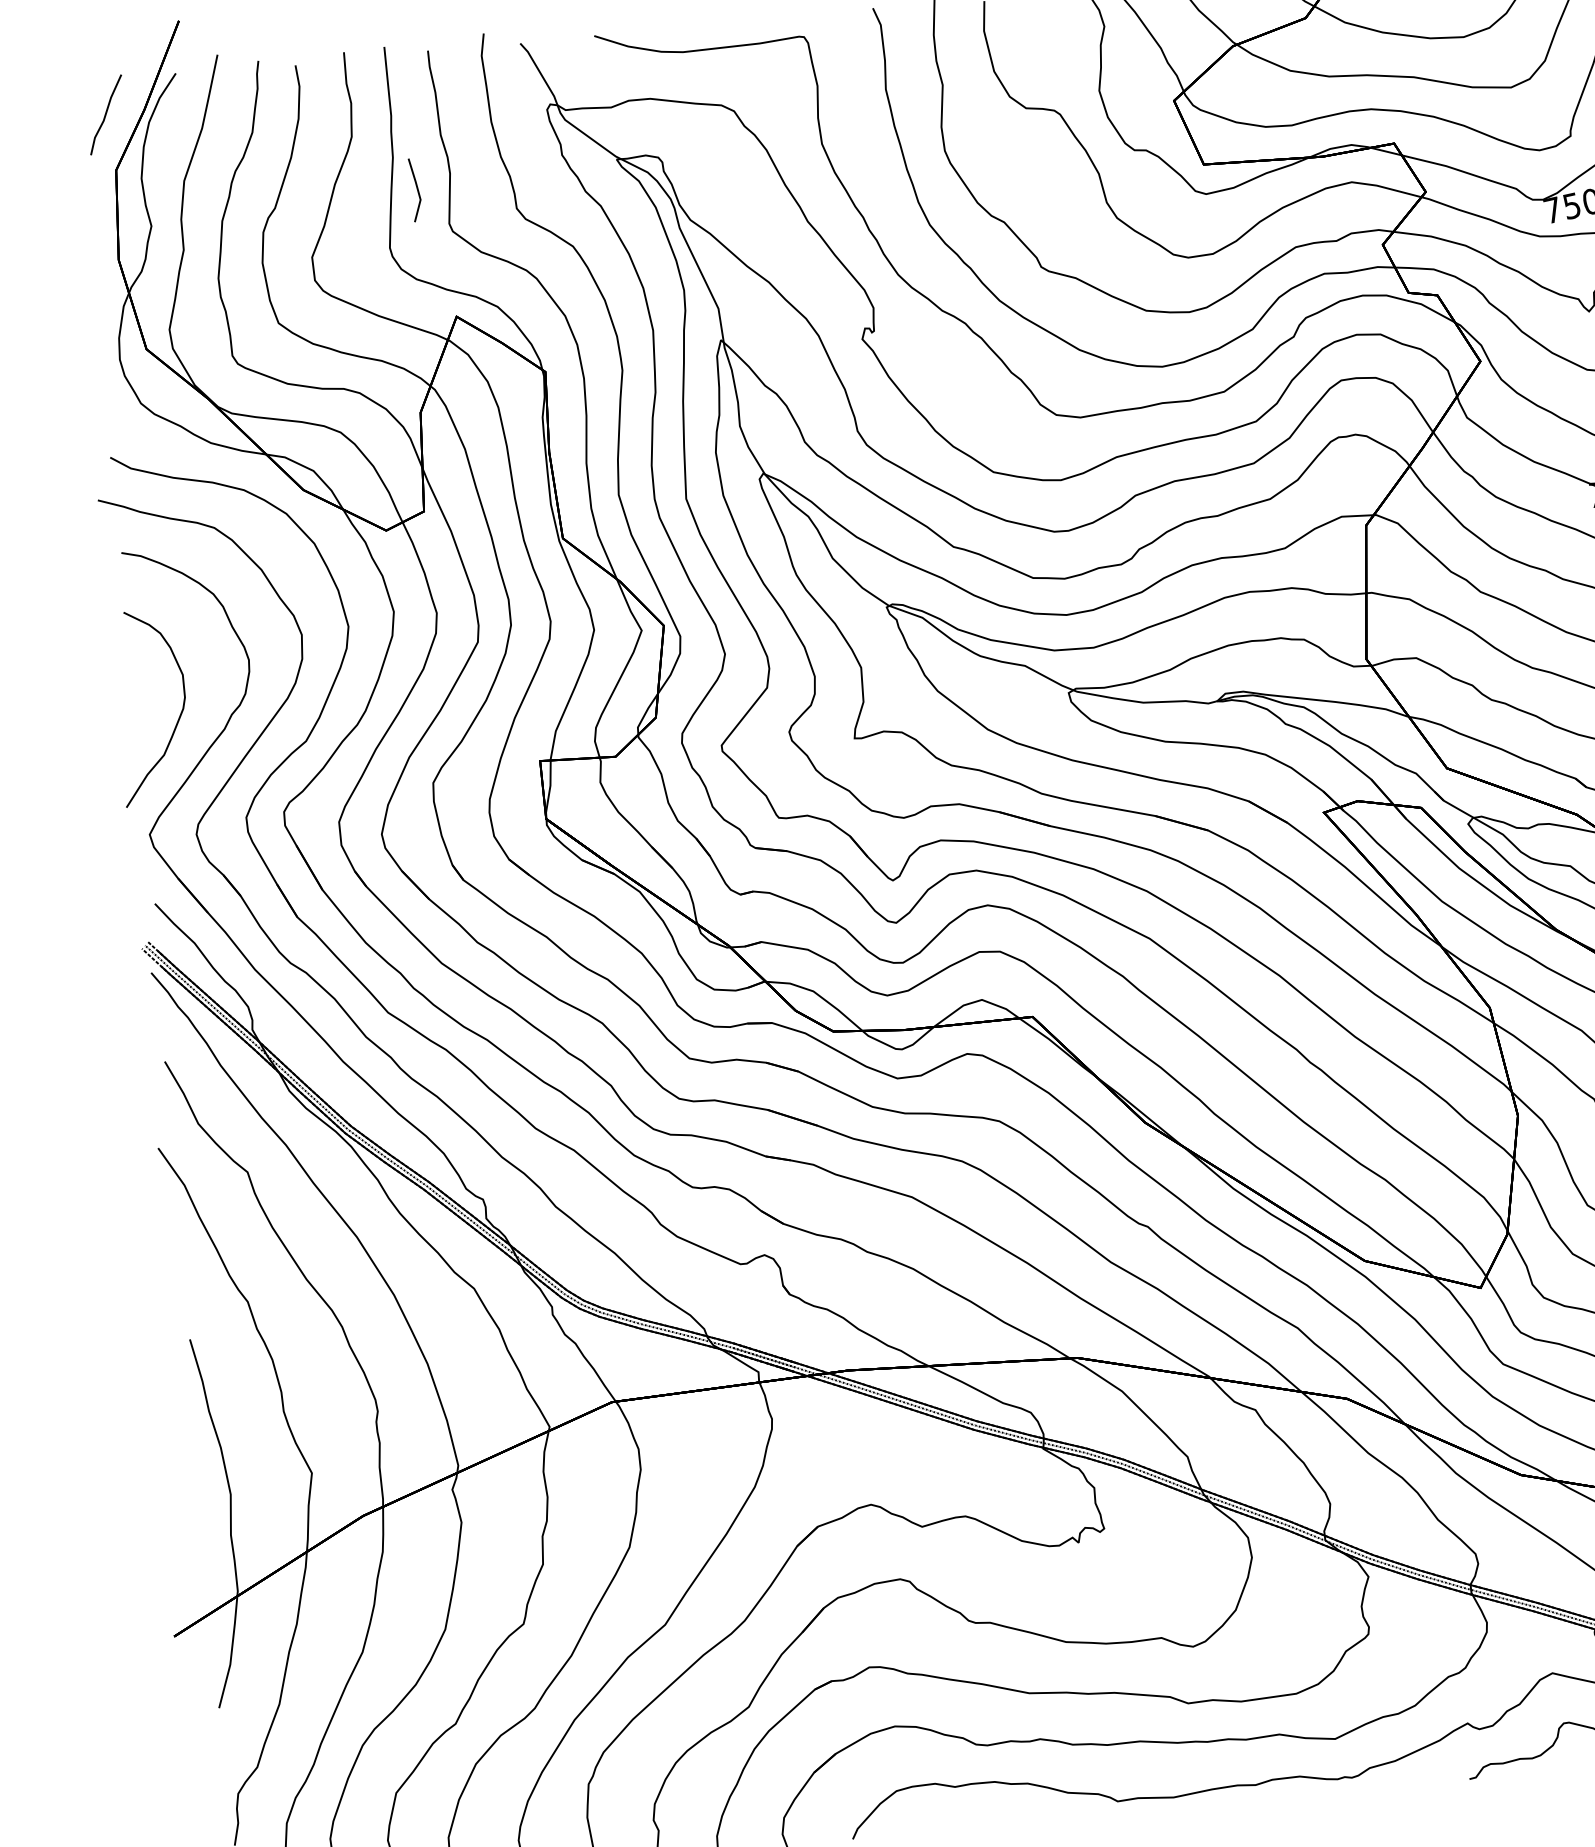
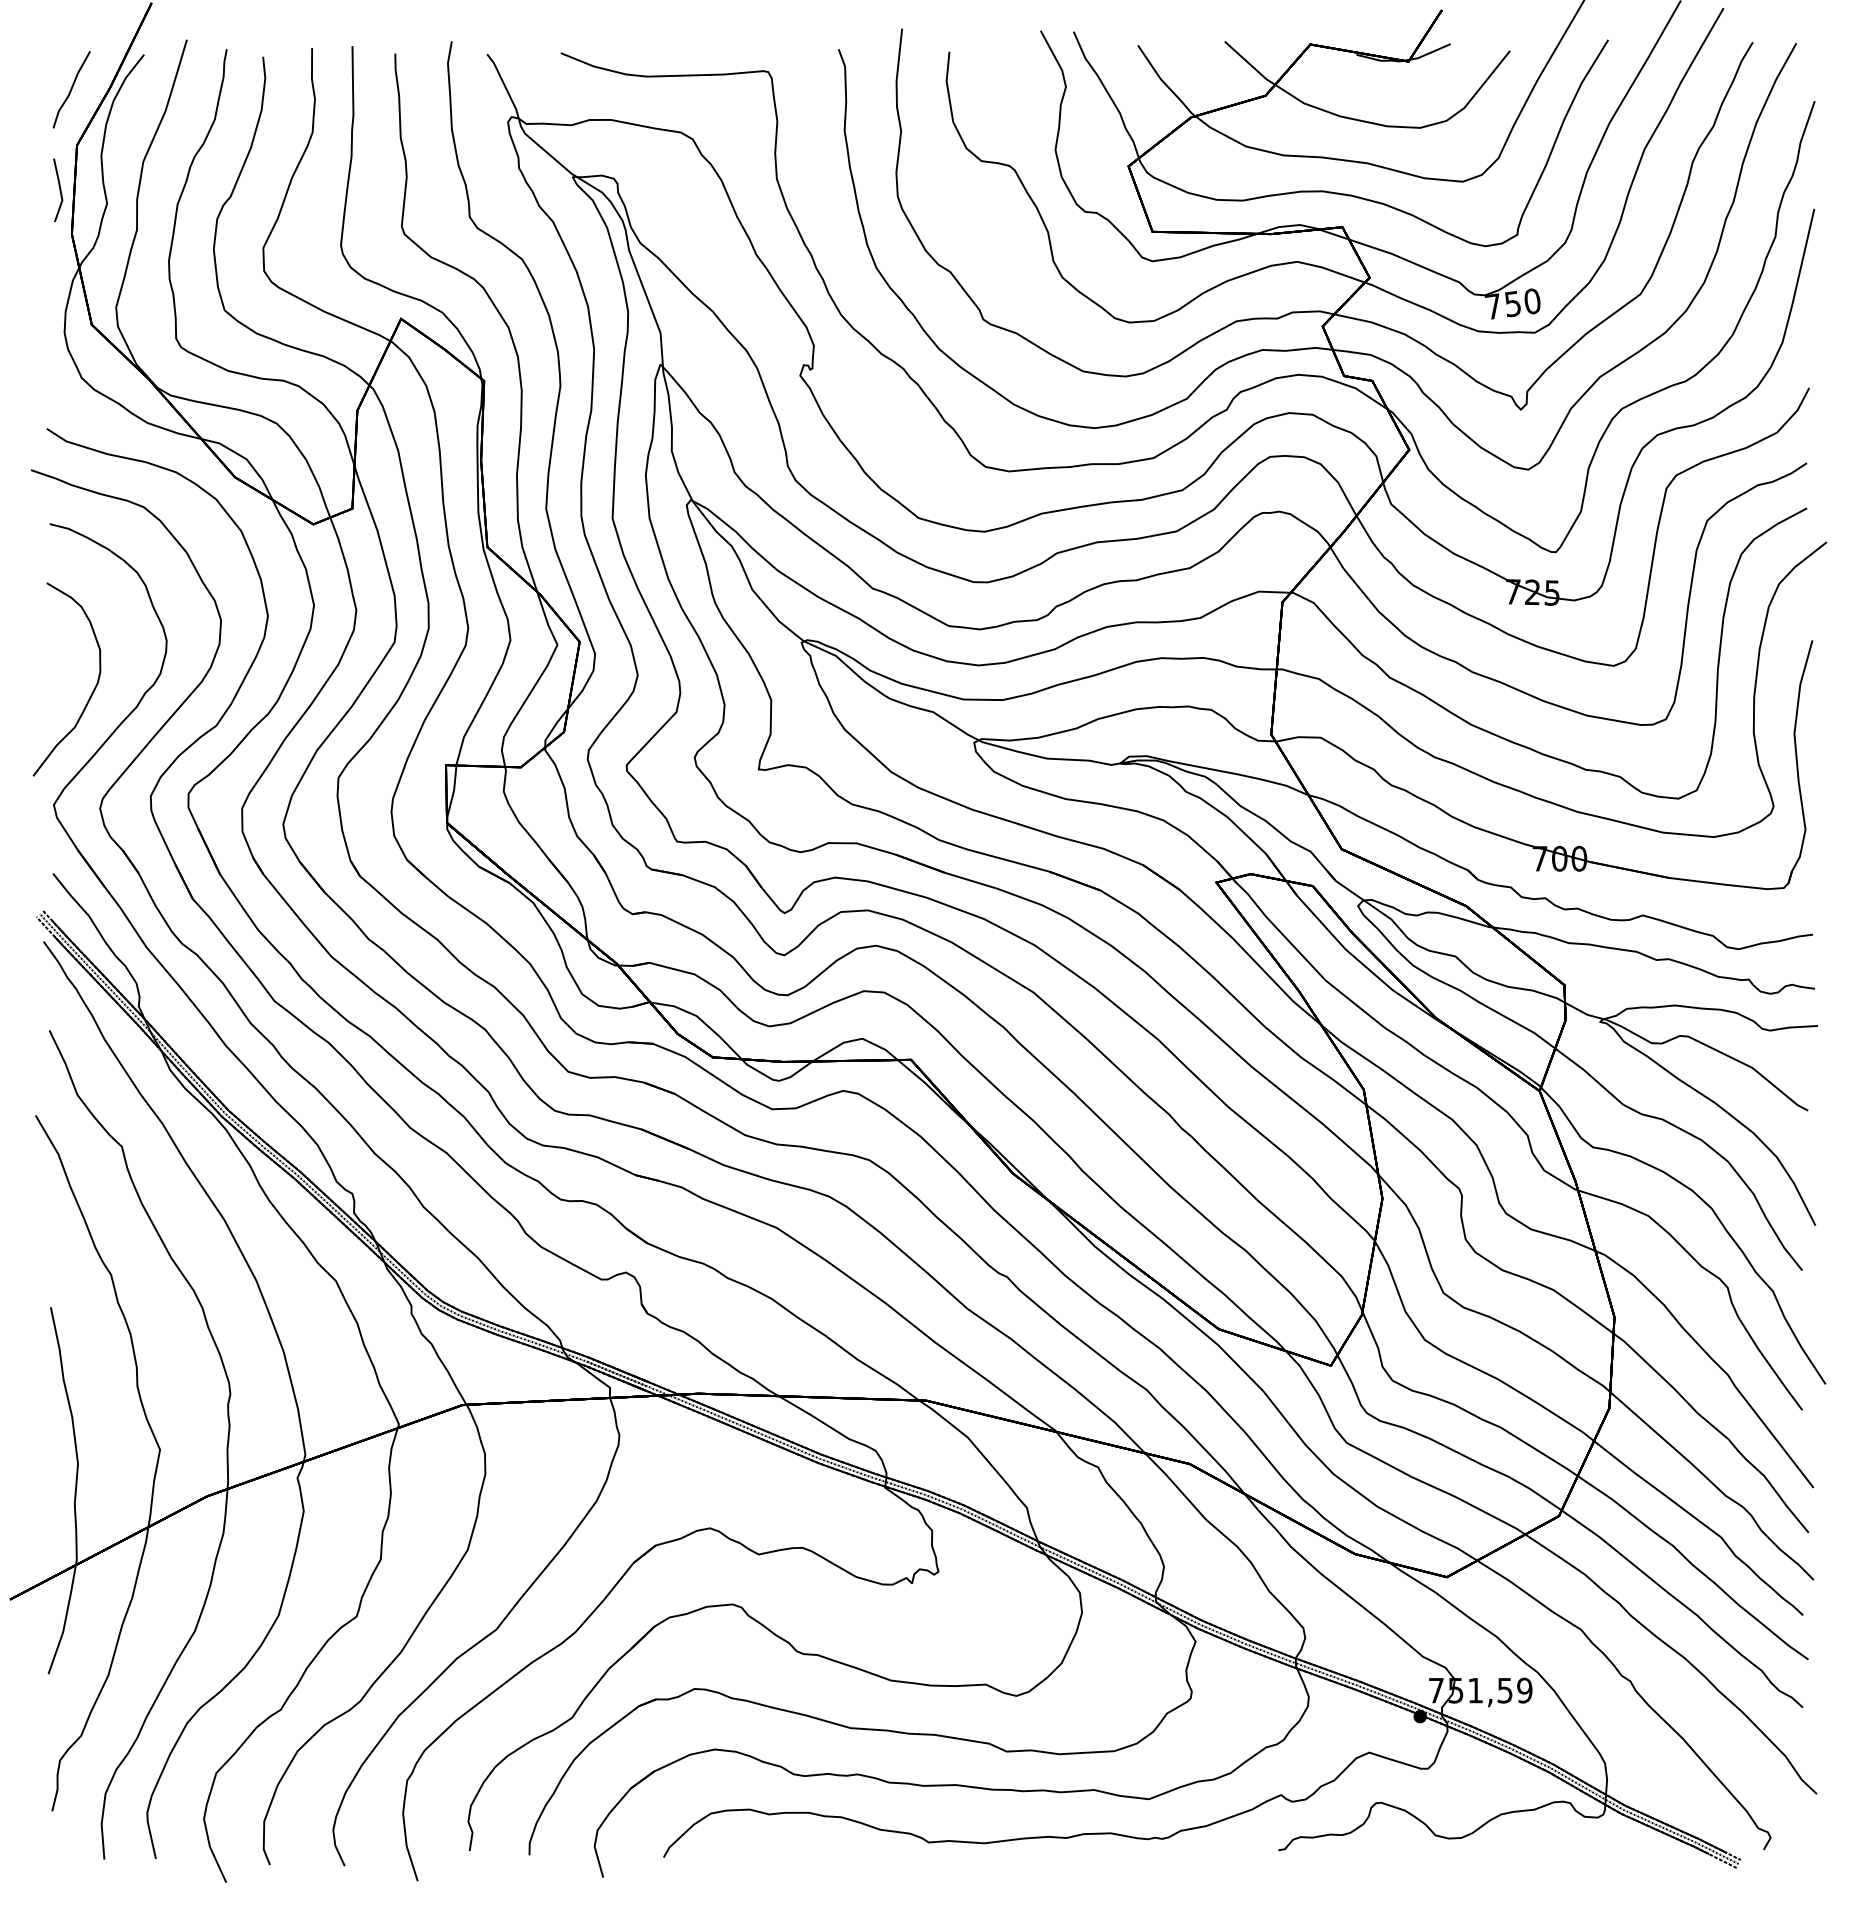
line: (416, 190) -> (59, 190), moved

